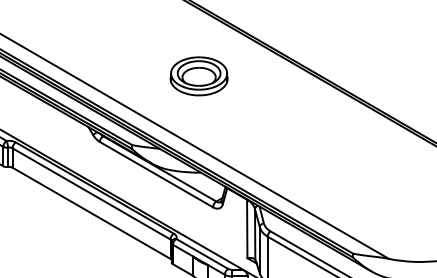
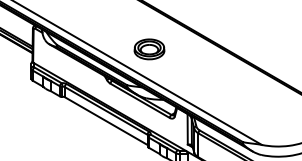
part: (199, 76) -> (149, 49), moved

